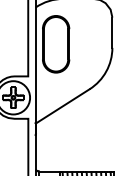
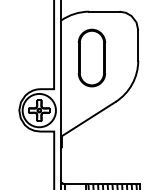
part: (55, 43) -> (91, 57), moved

